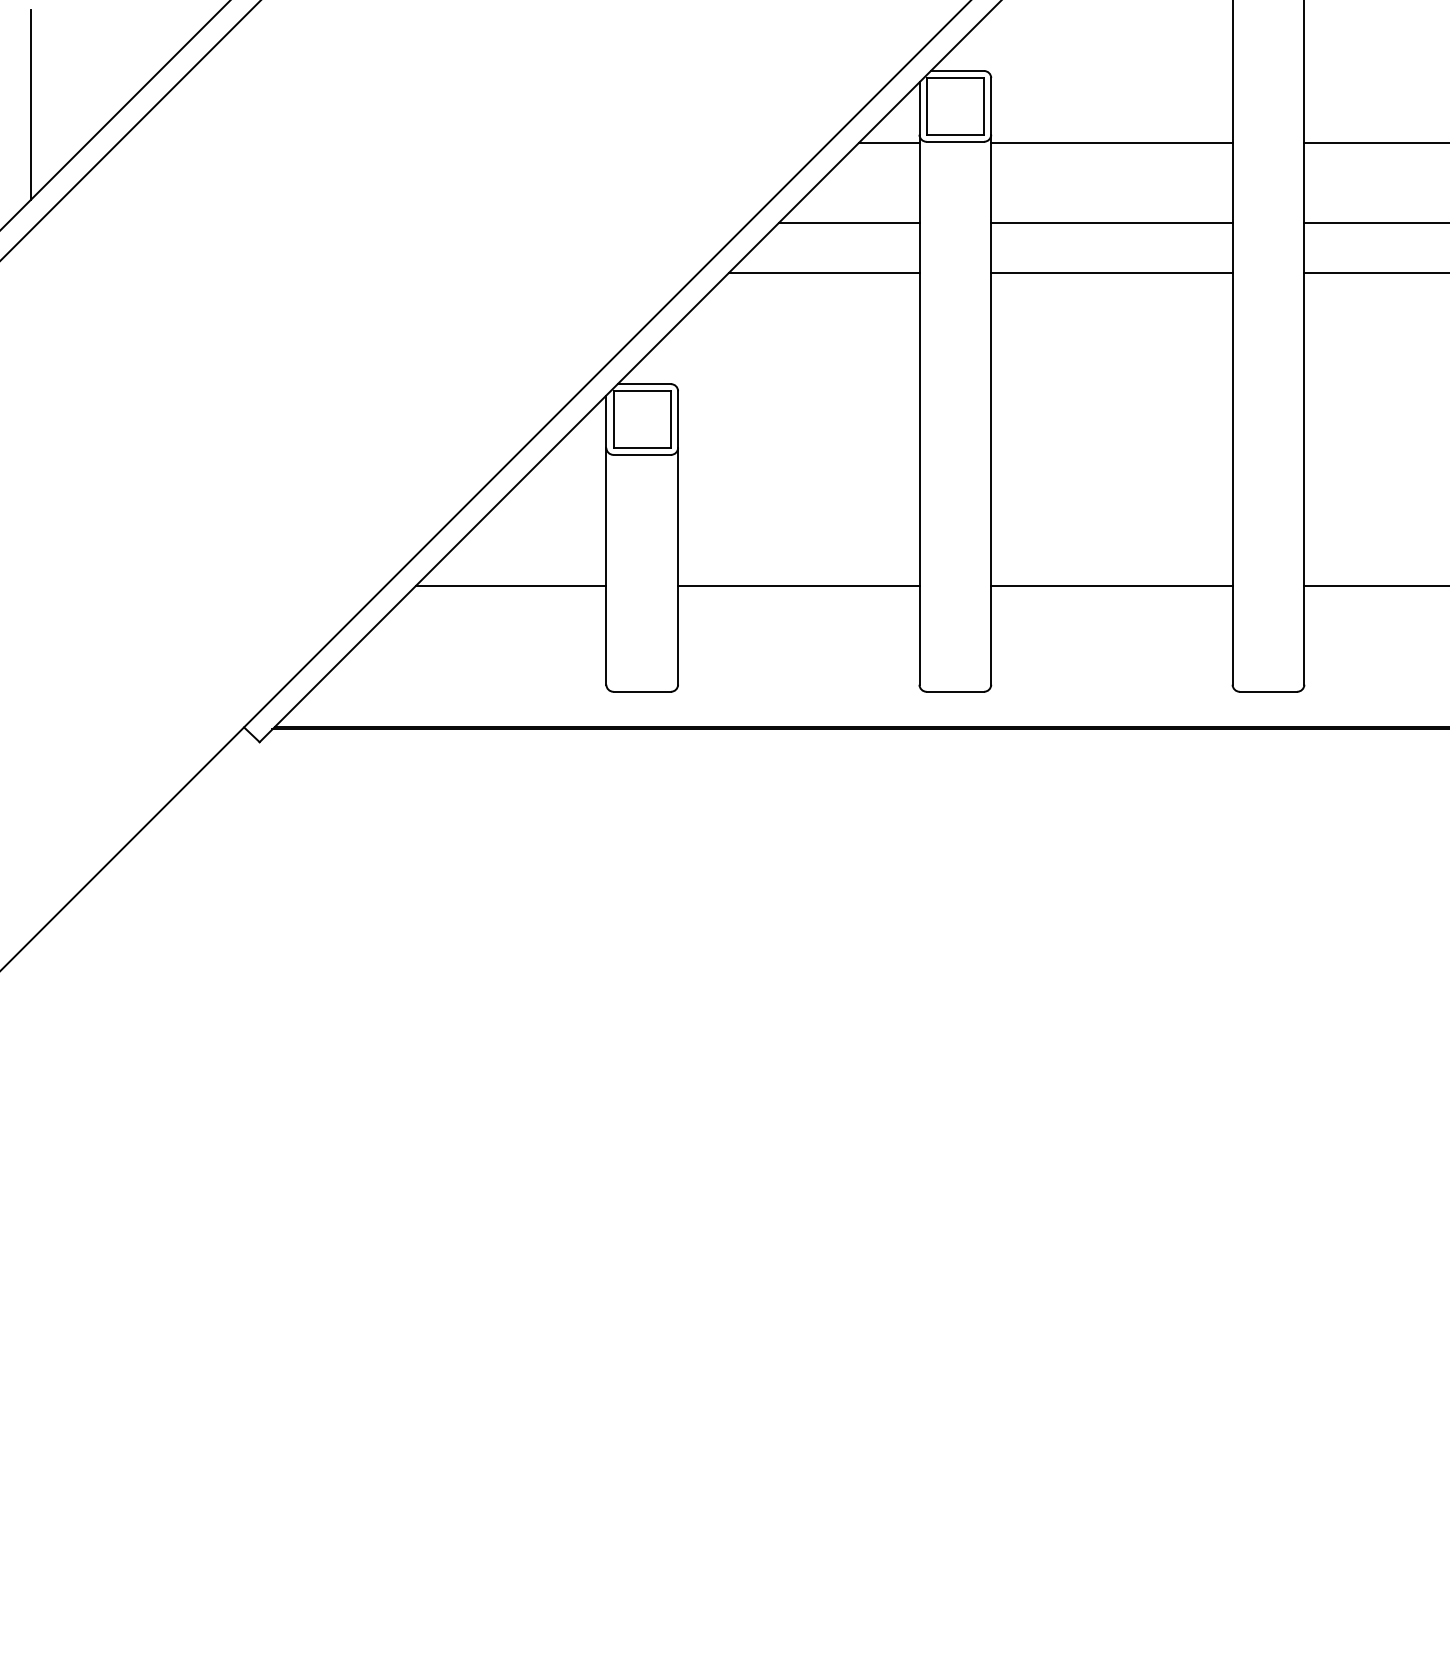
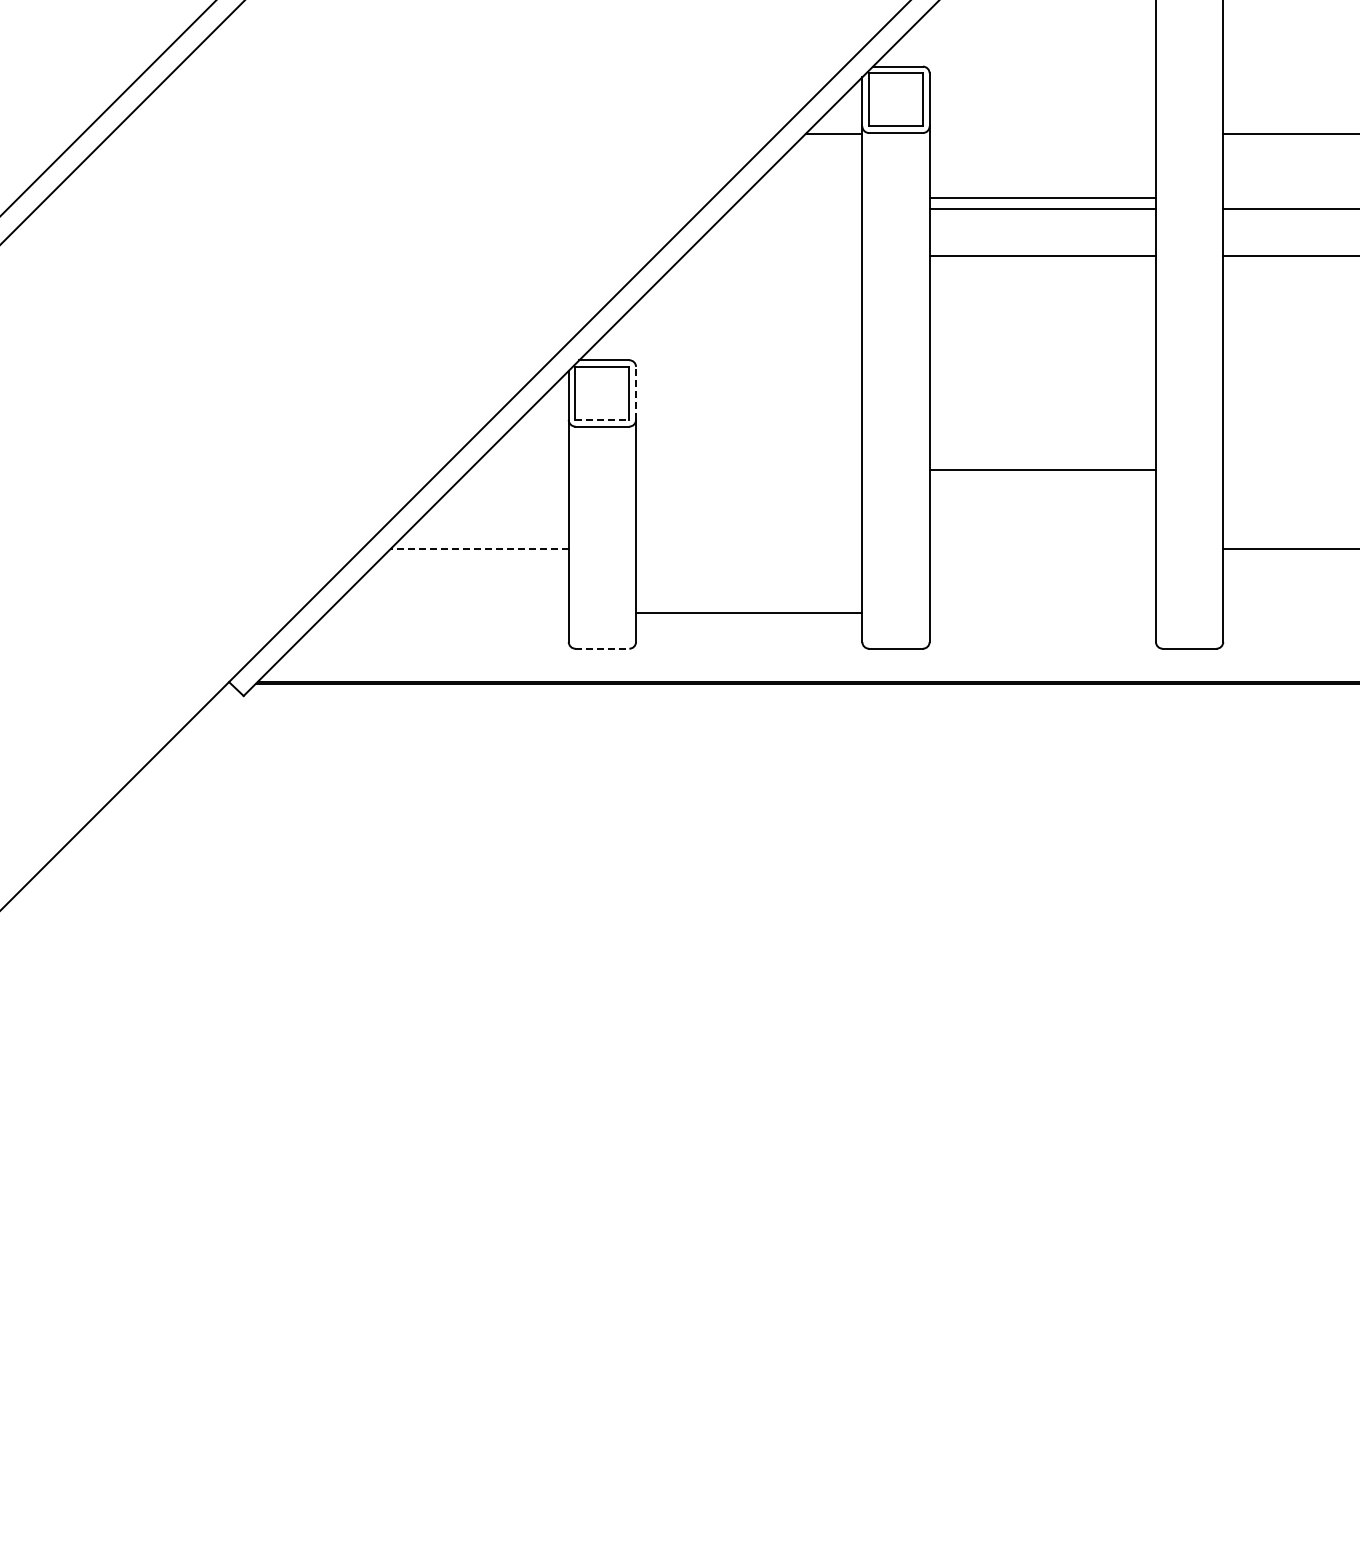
line: (31, 104) -> (29, 98), removed
line: (1111, 143) -> (1042, 198), moved
line: (849, 223) -> (796, 209), removed
line: (823, 273) -> (772, 256), removed
line: (678, 419) -> (636, 393), solid -> dashed
line: (642, 447) -> (602, 419), solid -> dashed
line: (511, 585) -> (479, 549), solid -> dashed
line: (799, 585) -> (749, 613), moved
line: (1111, 585) -> (1042, 470), moved
line: (642, 691) -> (602, 648), solid -> dashed

